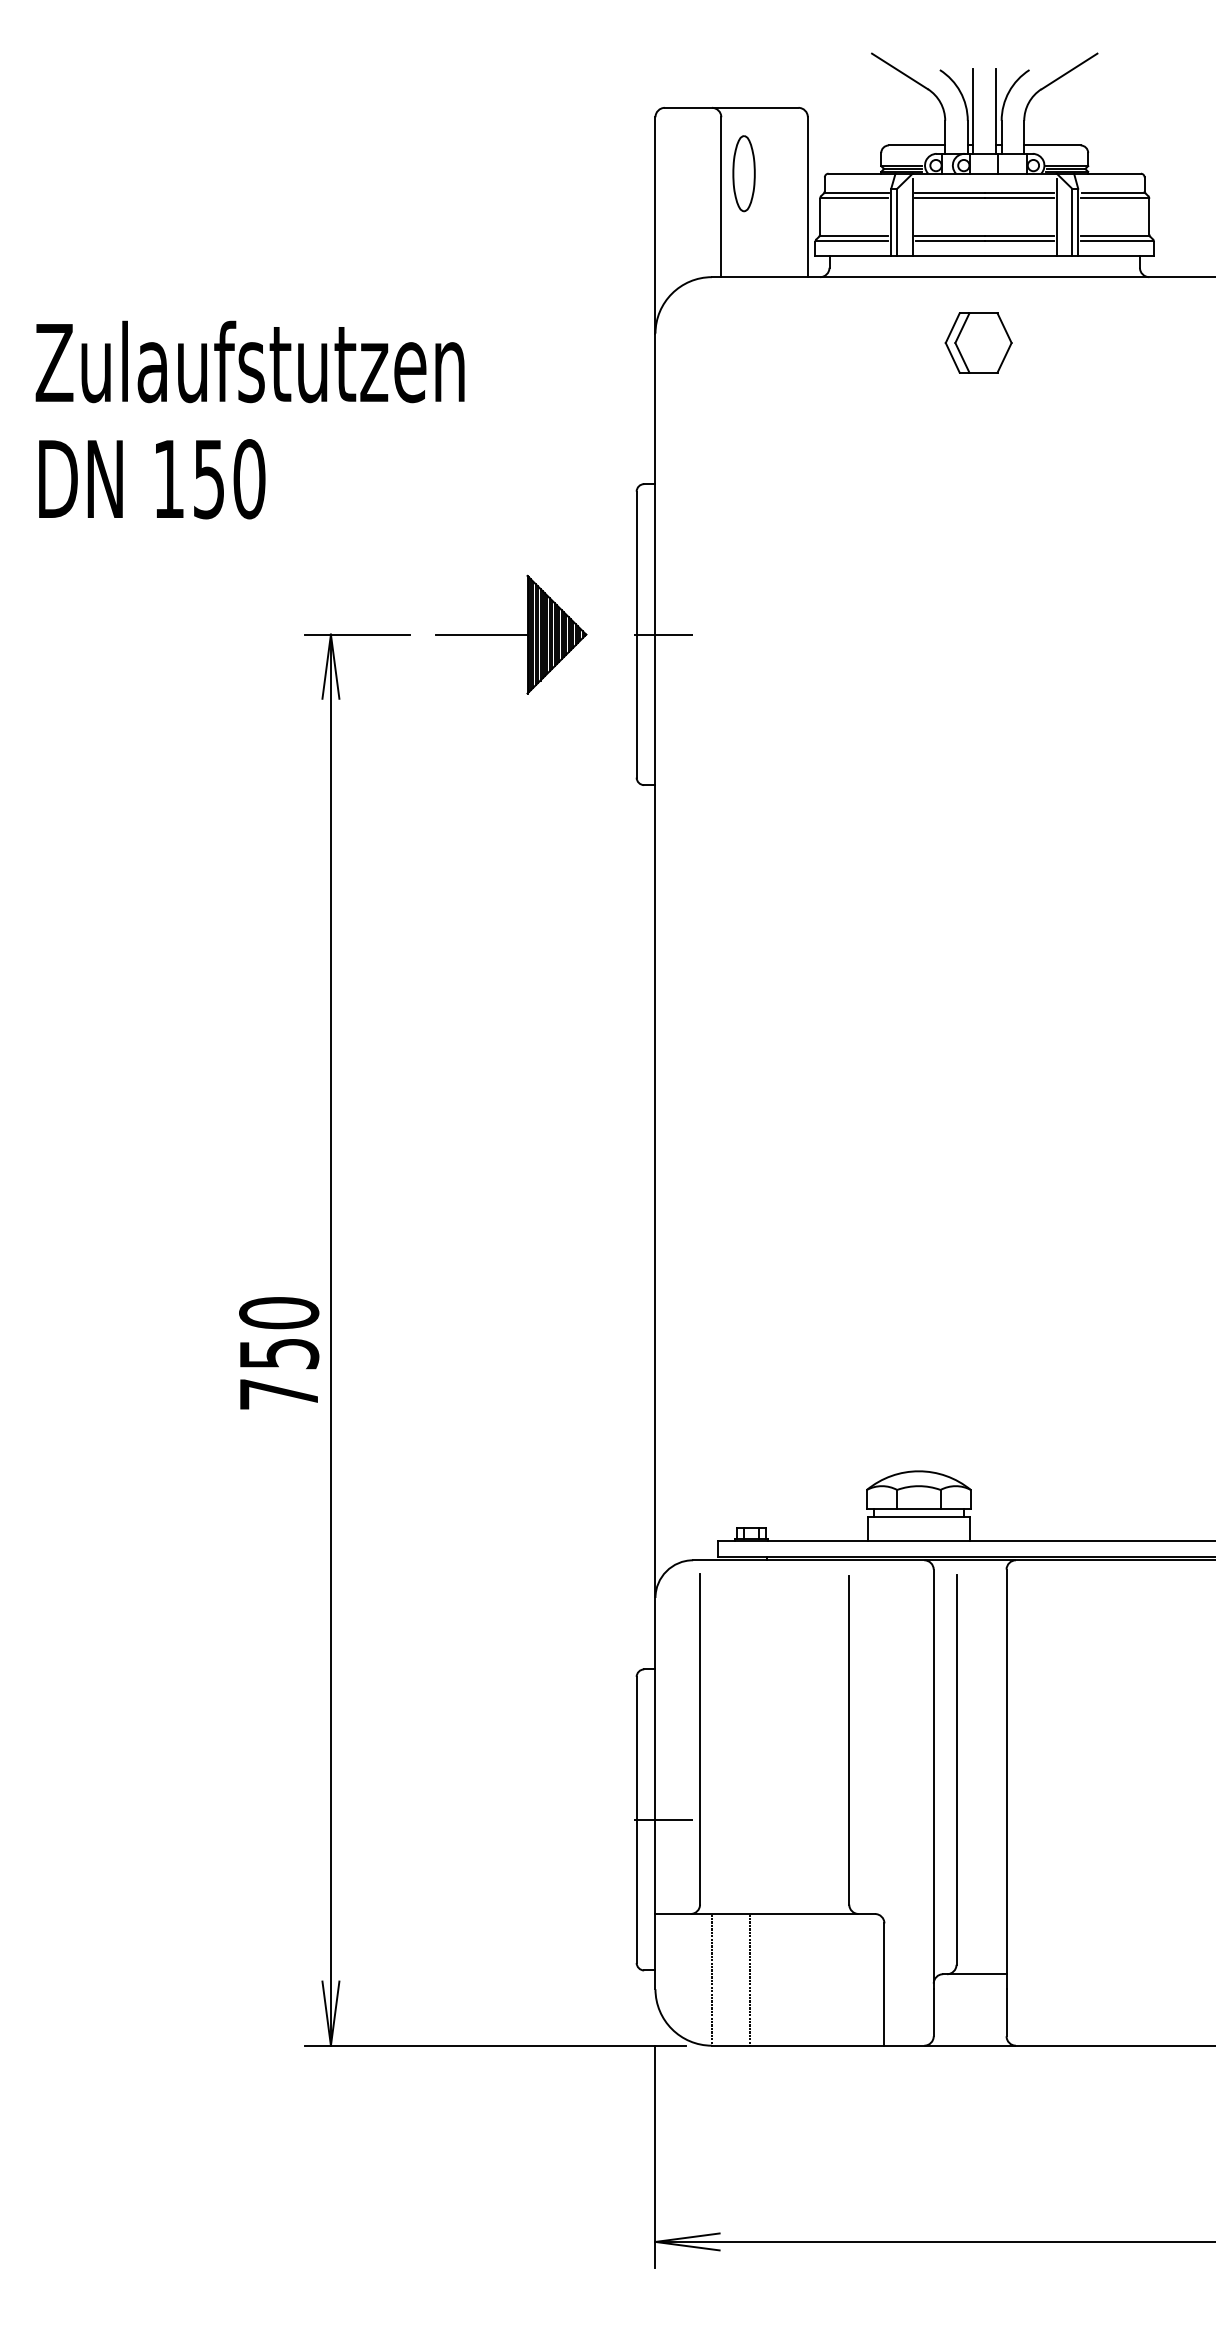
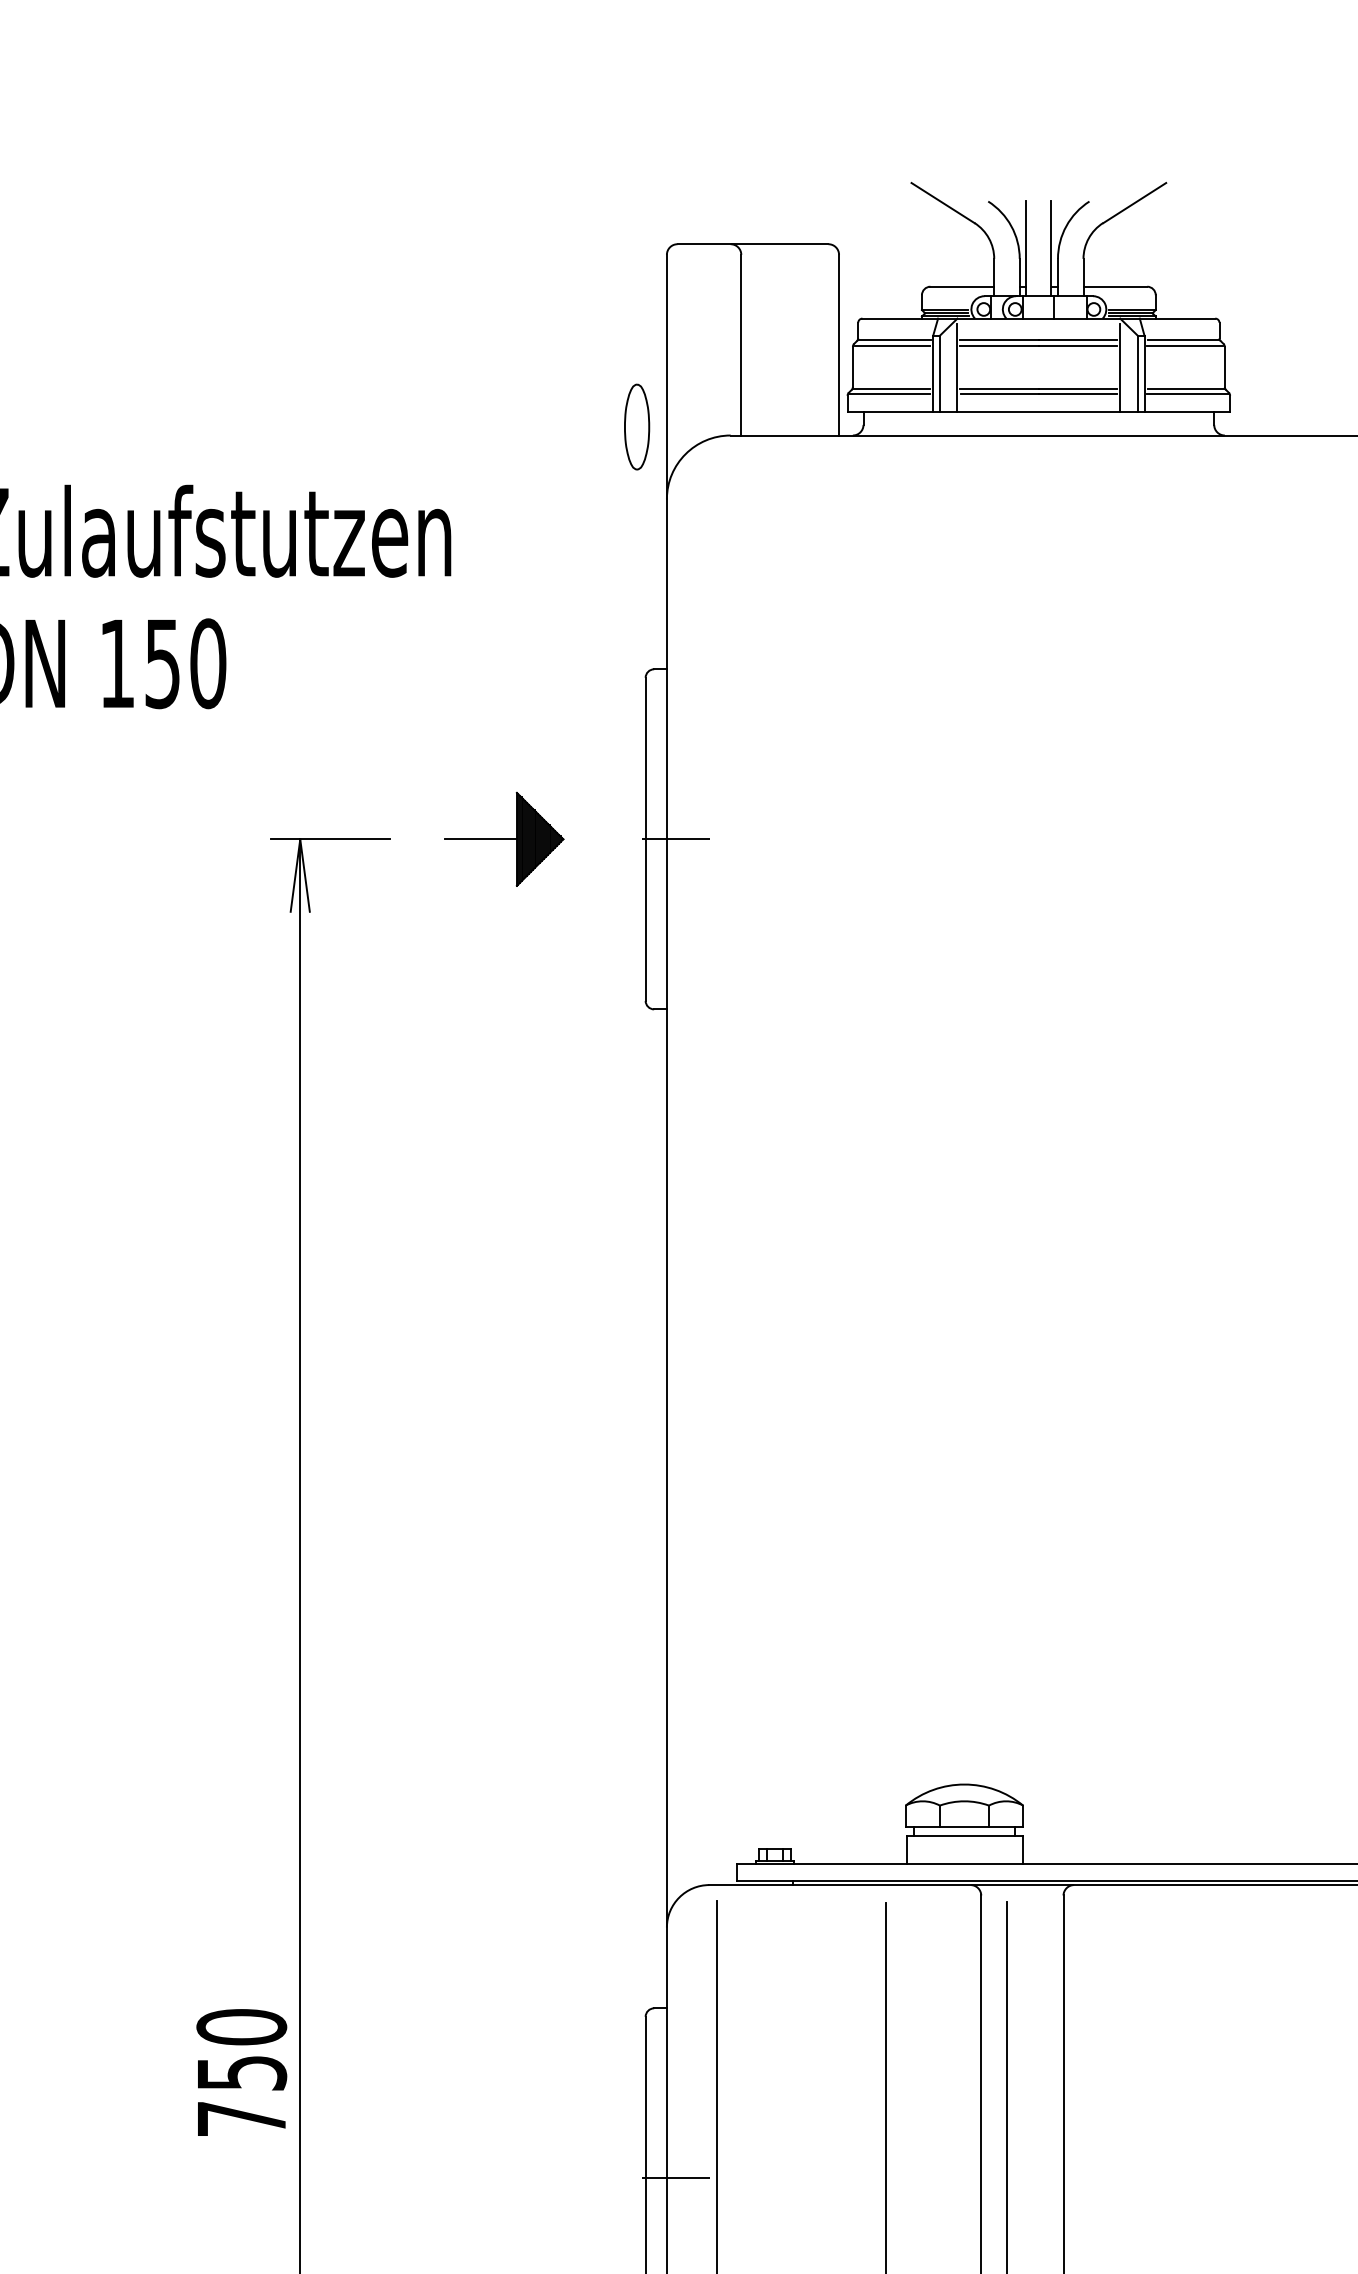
part: (743, 173) -> (636, 426), moved
part: (978, 342) -> (1031, 509), removed
part: (511, 634) -> (504, 839), size x0.7
text: (279, 1353) -> (242, 2072), moved

